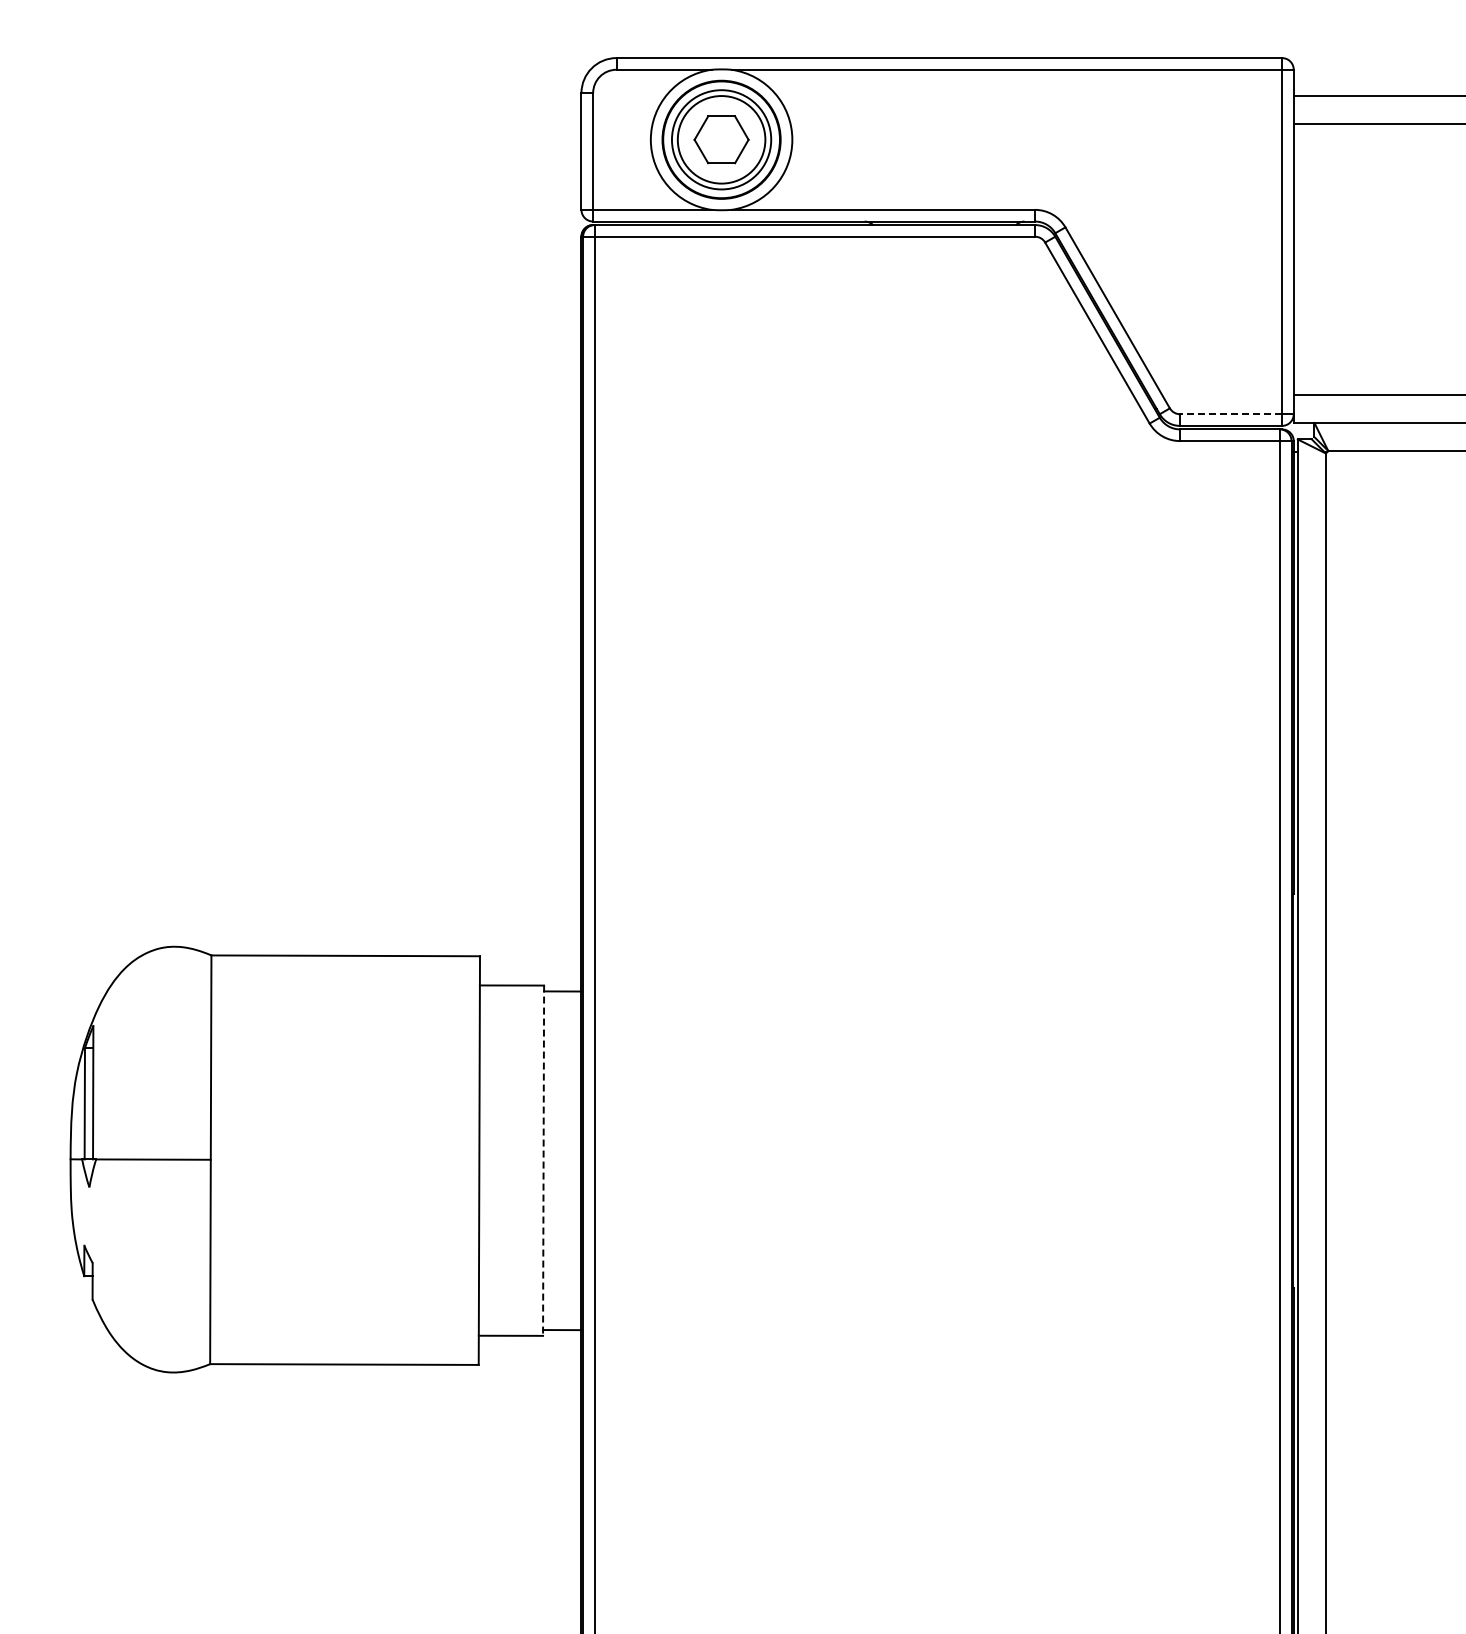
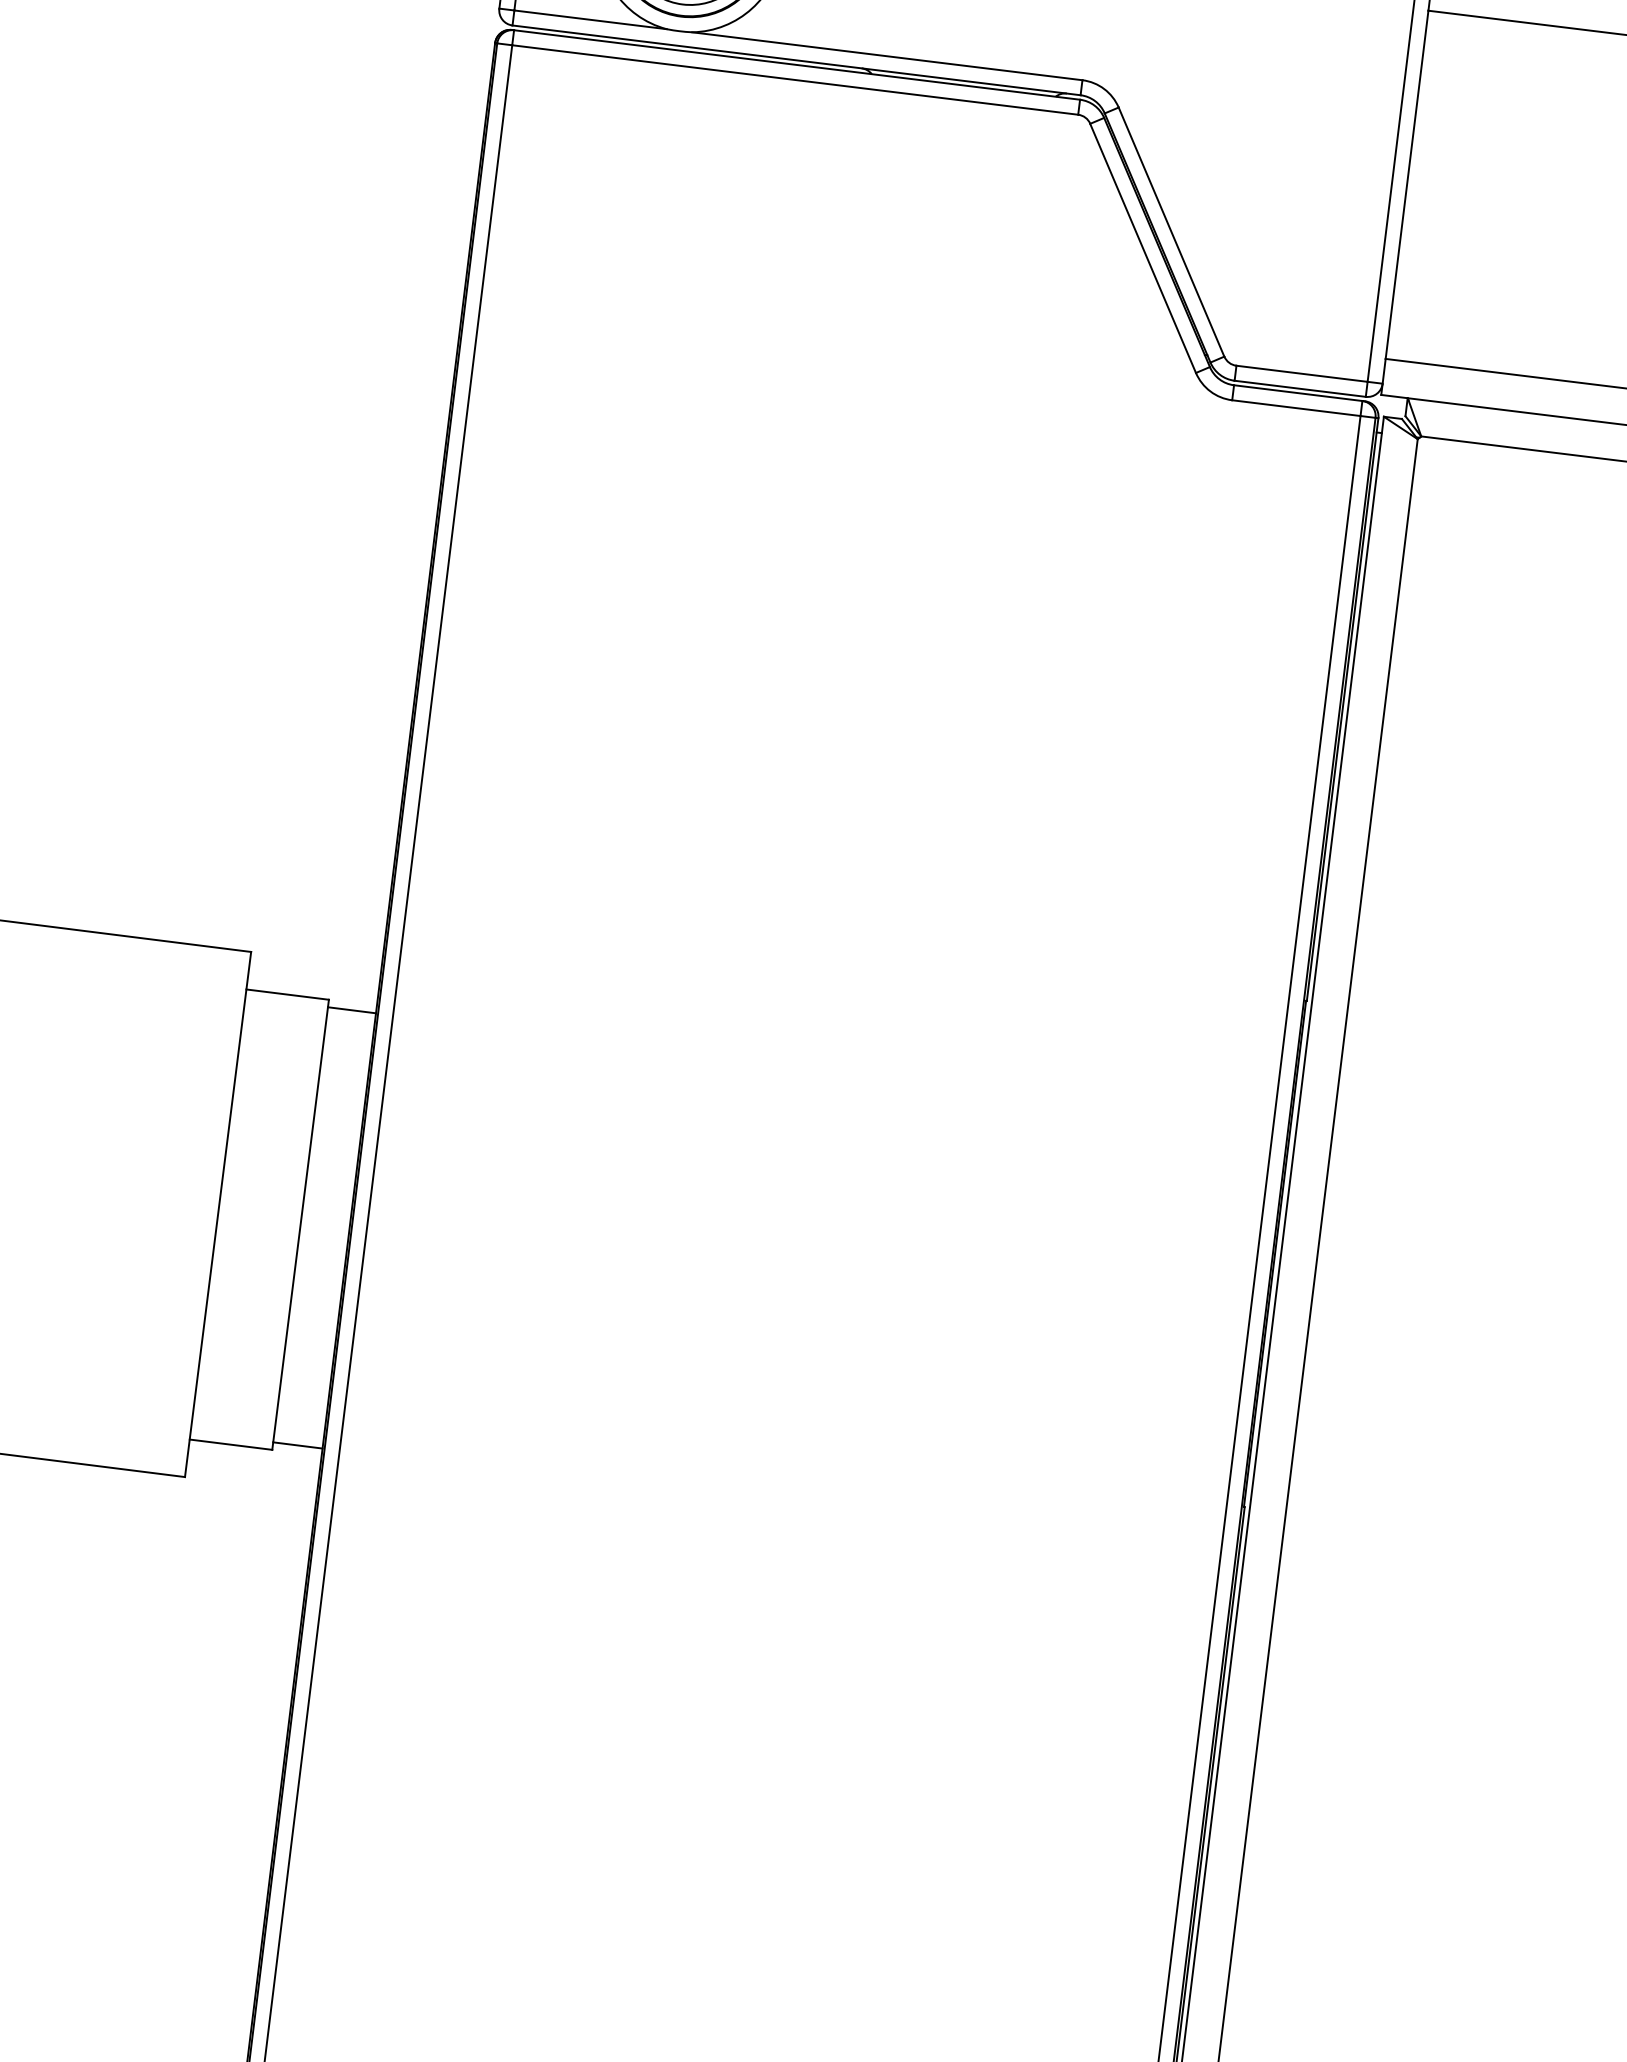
line: (1230, 414) -> (1301, 374), dashed -> solid
line: (543, 1161) -> (300, 1225), dashed -> solid

